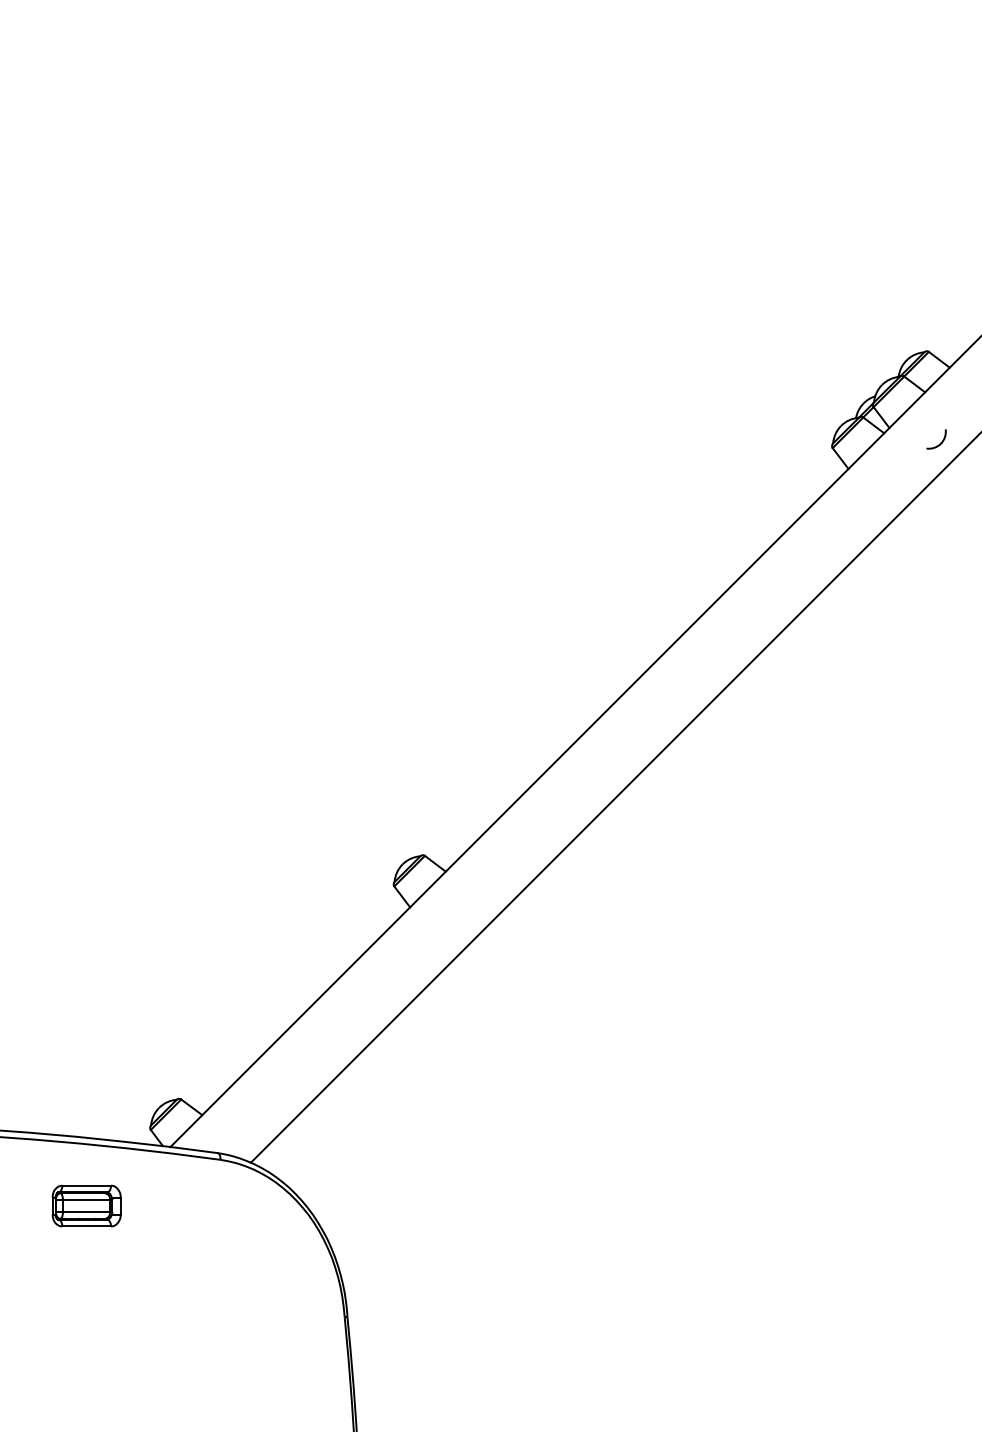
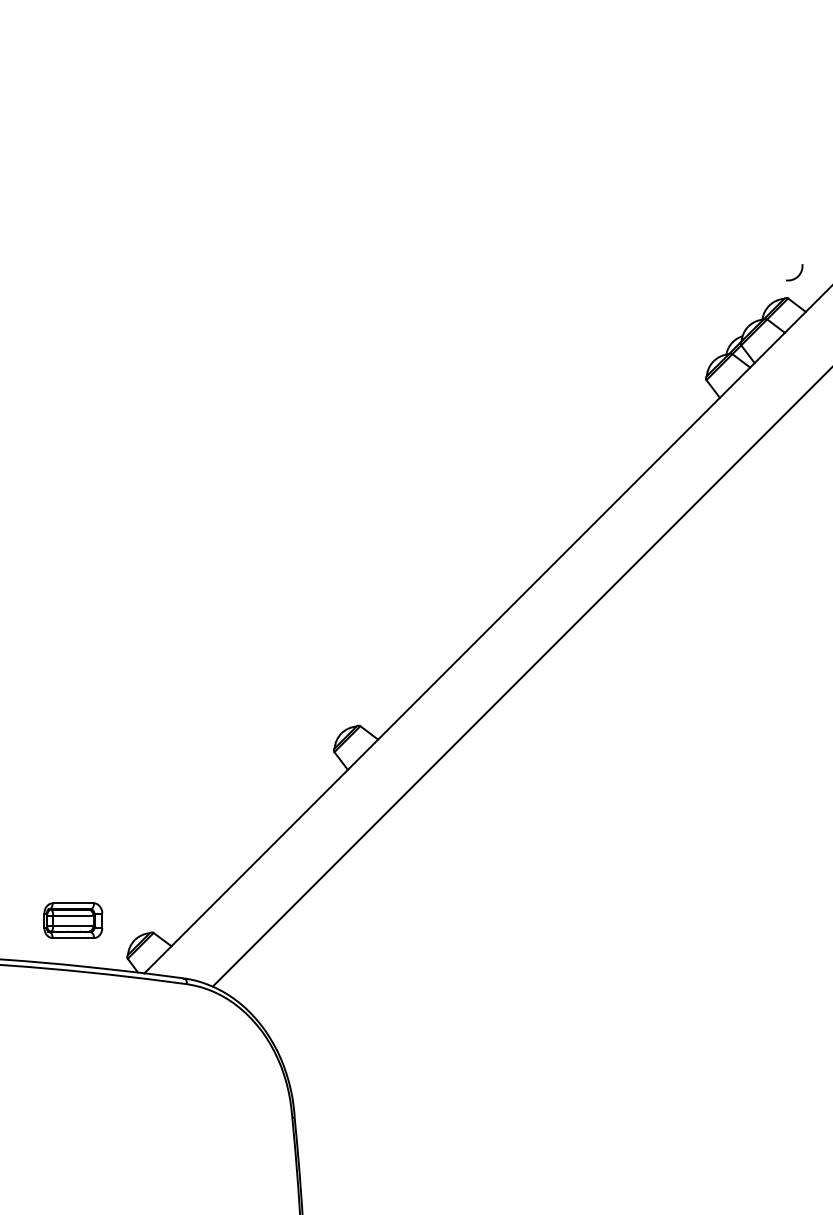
arc: (940, 442) -> (797, 275), moved
part: (86, 1205) -> (73, 920), moved

